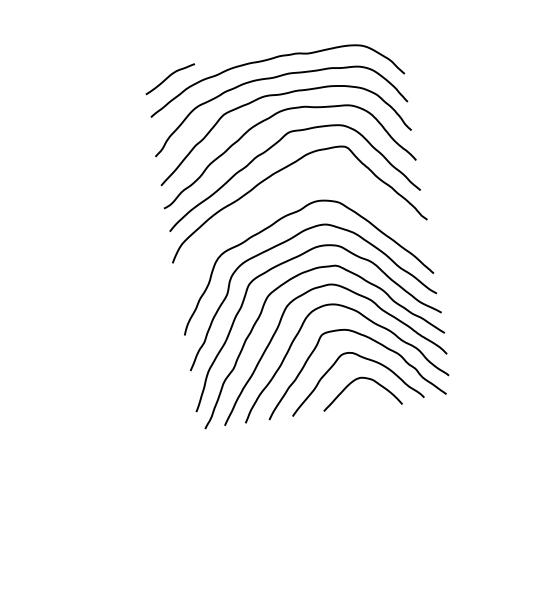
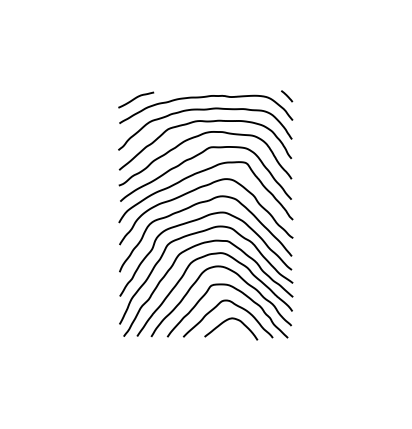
line: (391, 39) -> (287, 96), added
curve: (281, 196) -> (198, 189), added

